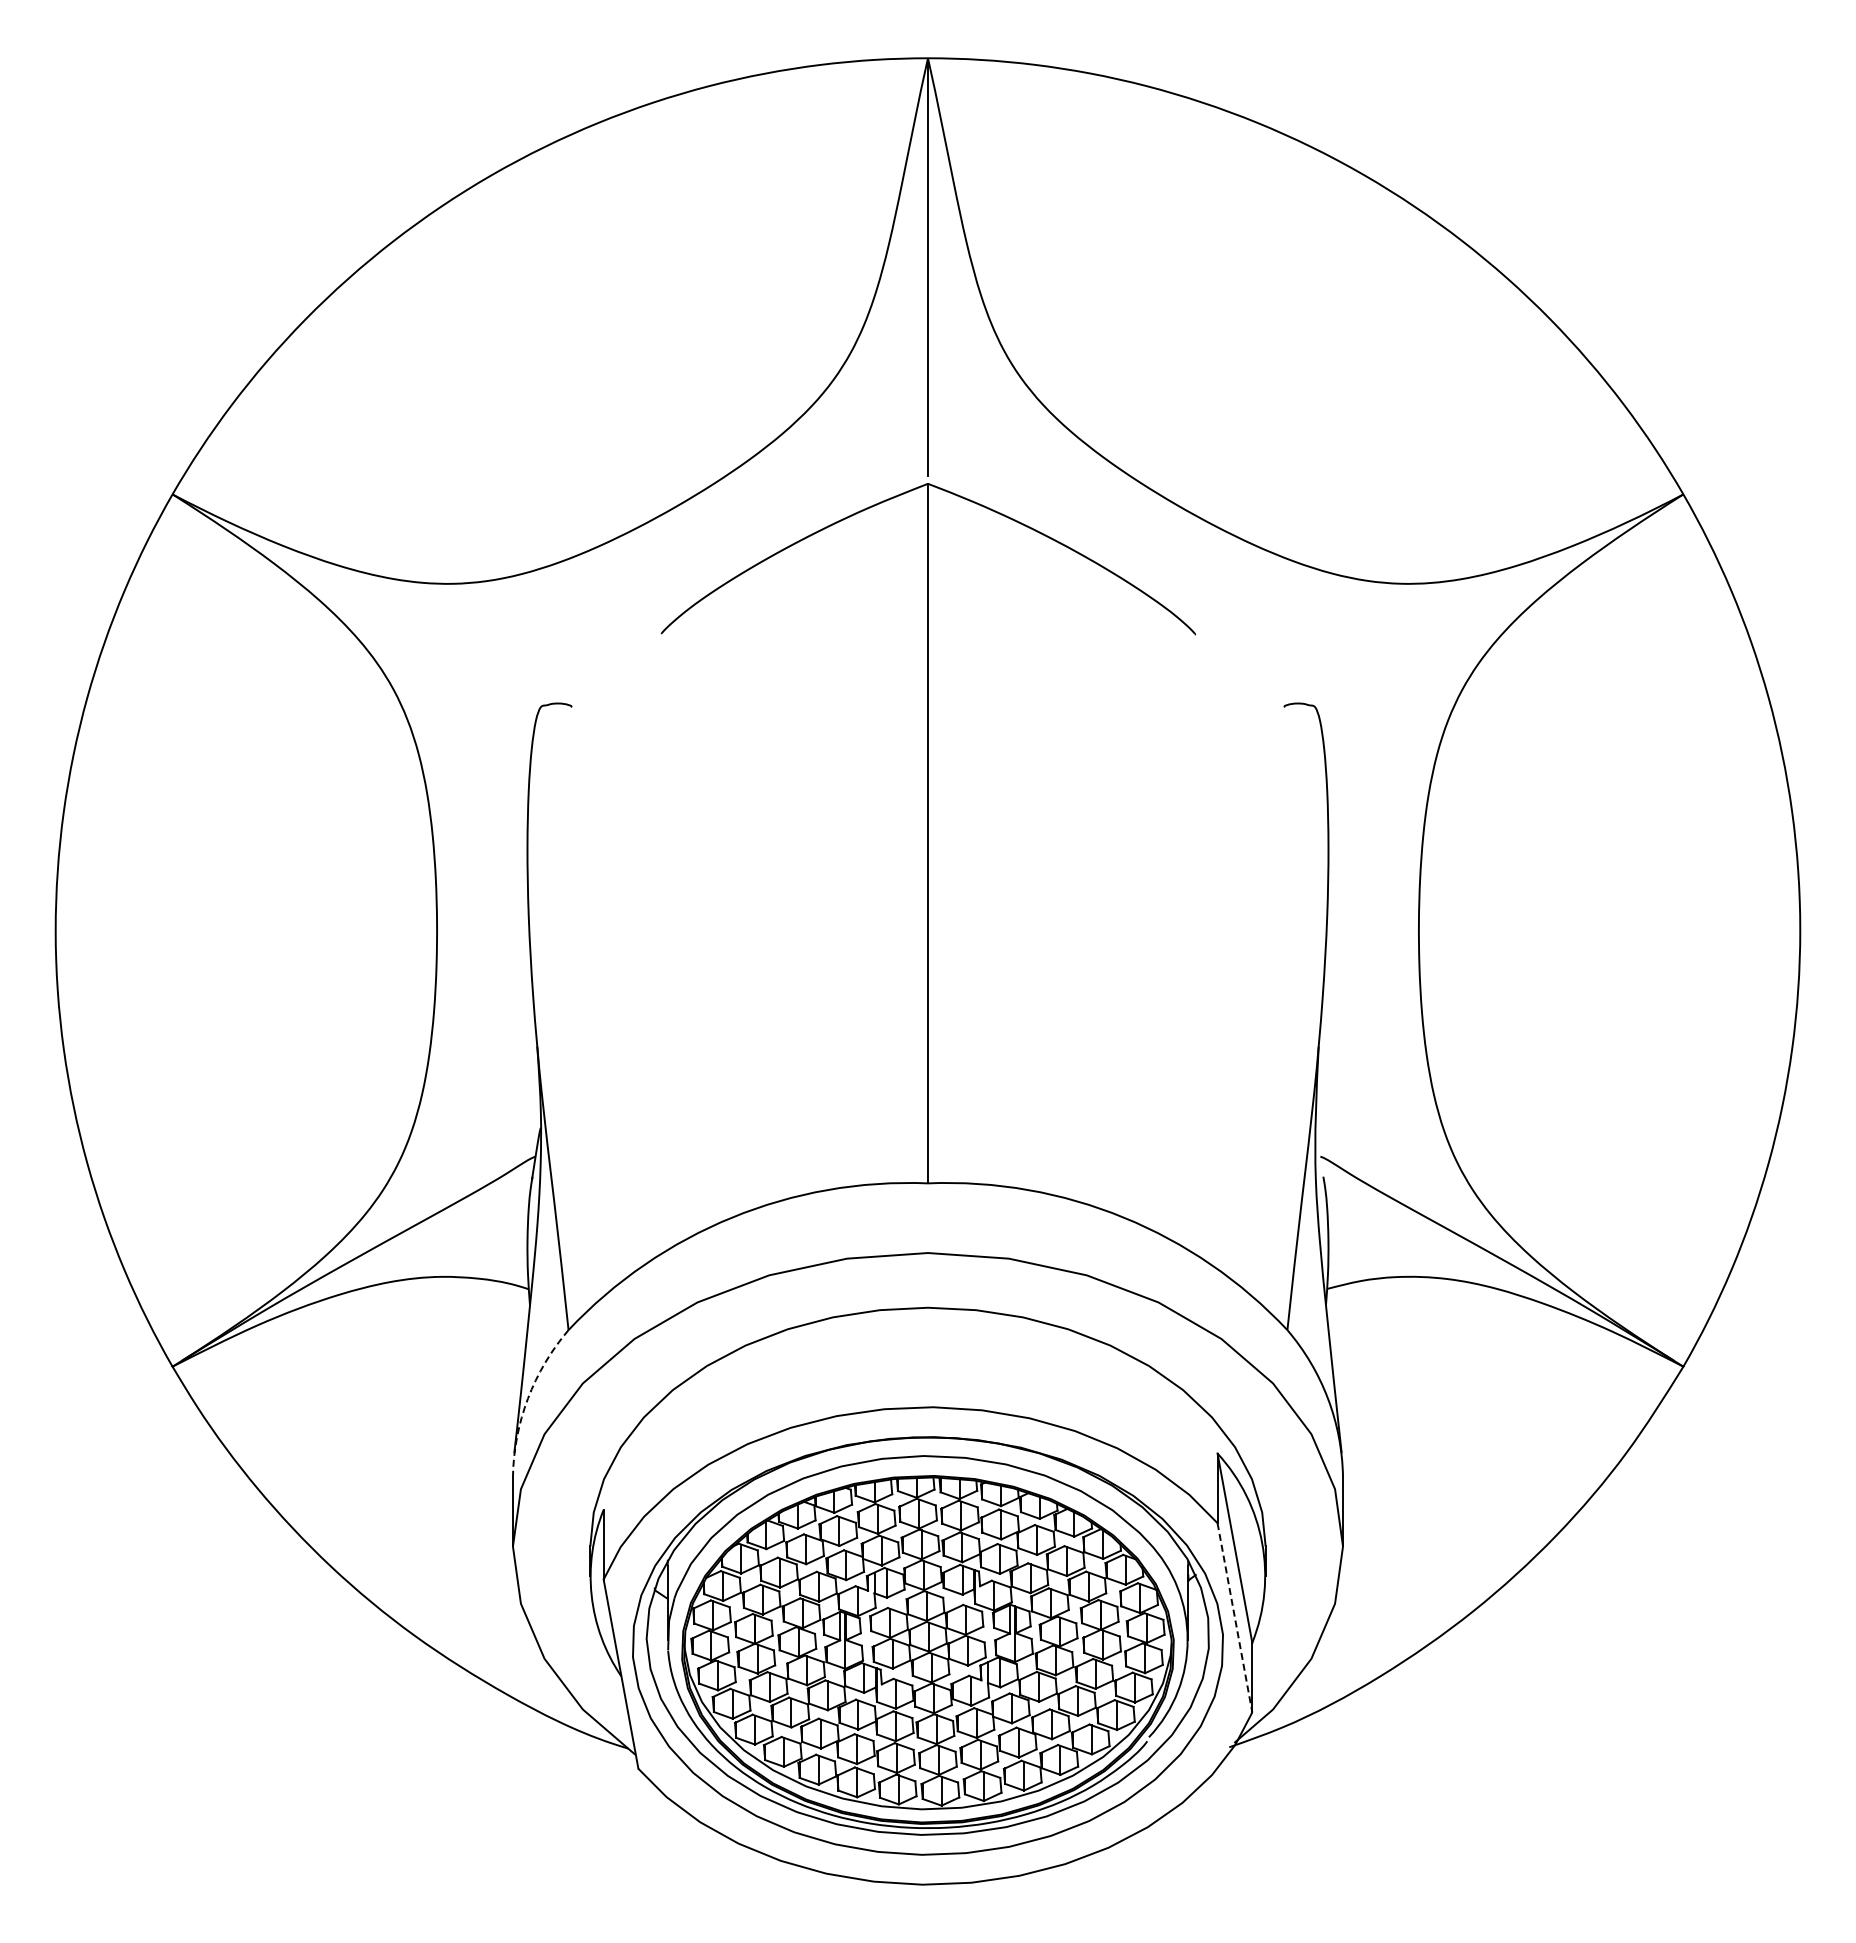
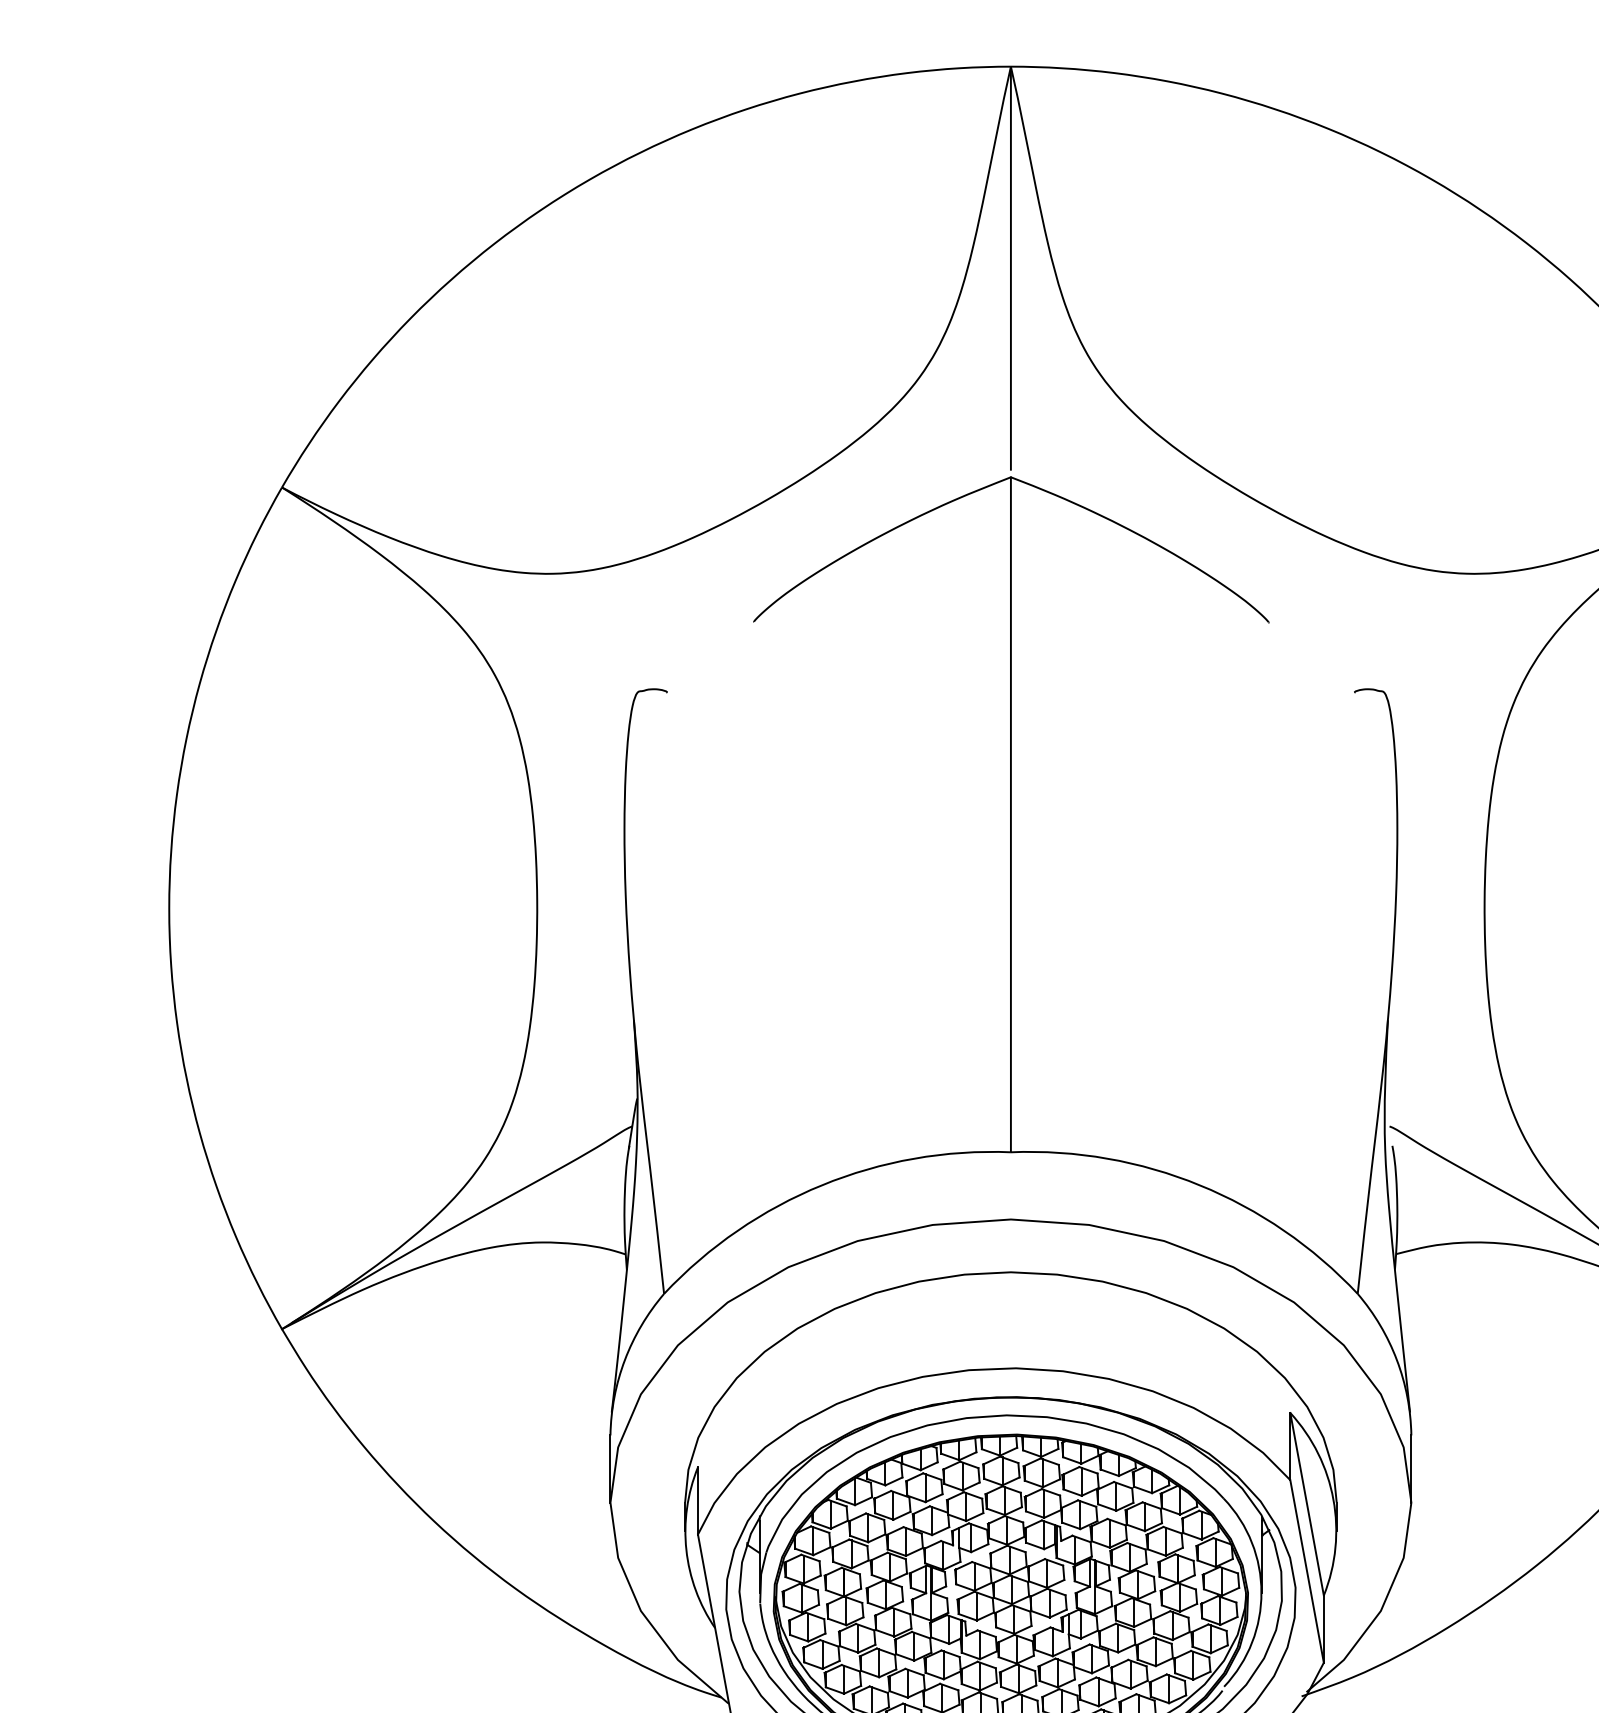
arc: (527, 1398) -> (624, 1359), dashed -> solid
line: (1235, 1618) -> (1307, 1572), dashed -> solid

